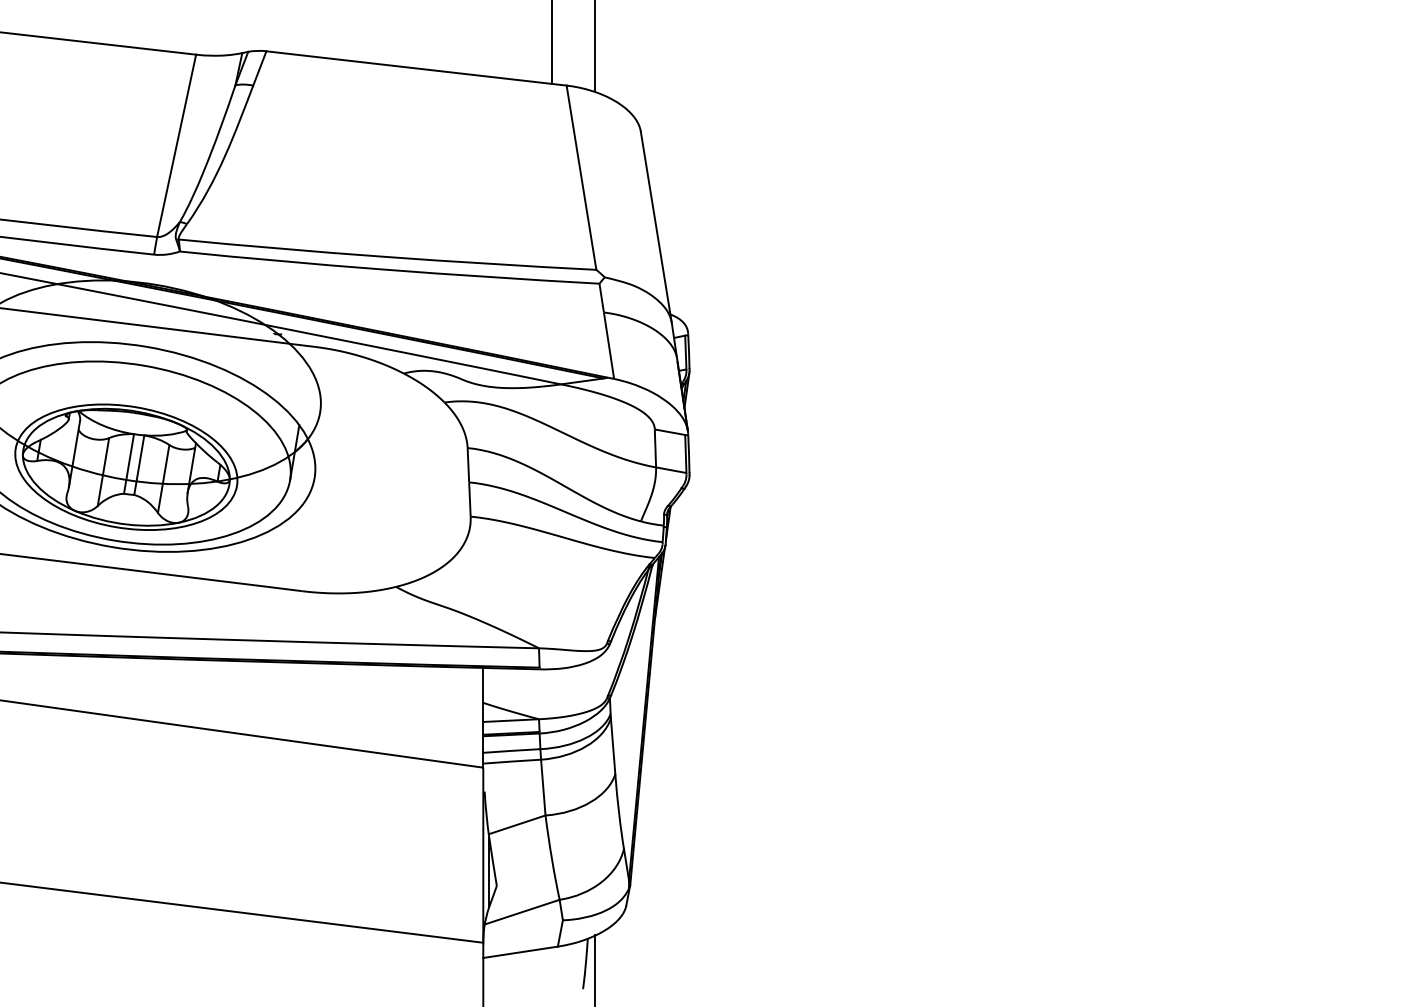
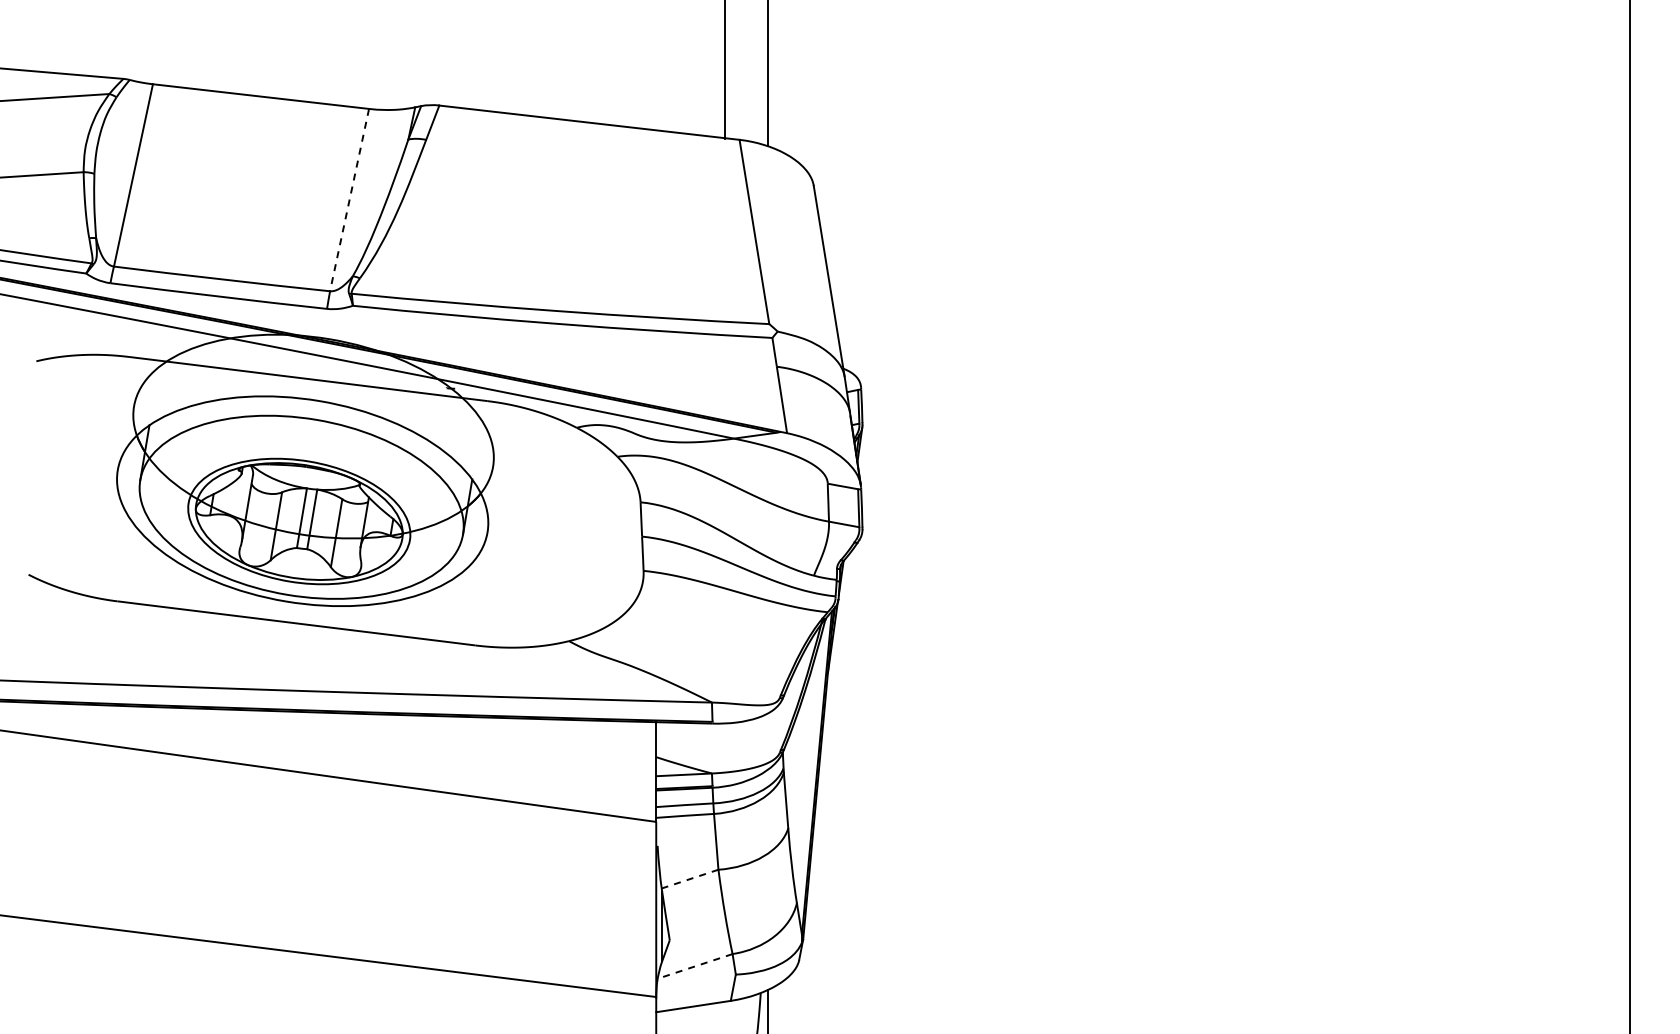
line: (176, 146) -> (349, 200), solid -> dashed
line: (517, 825) -> (690, 879), solid -> dashed
line: (521, 912) -> (694, 966), solid -> dashed

